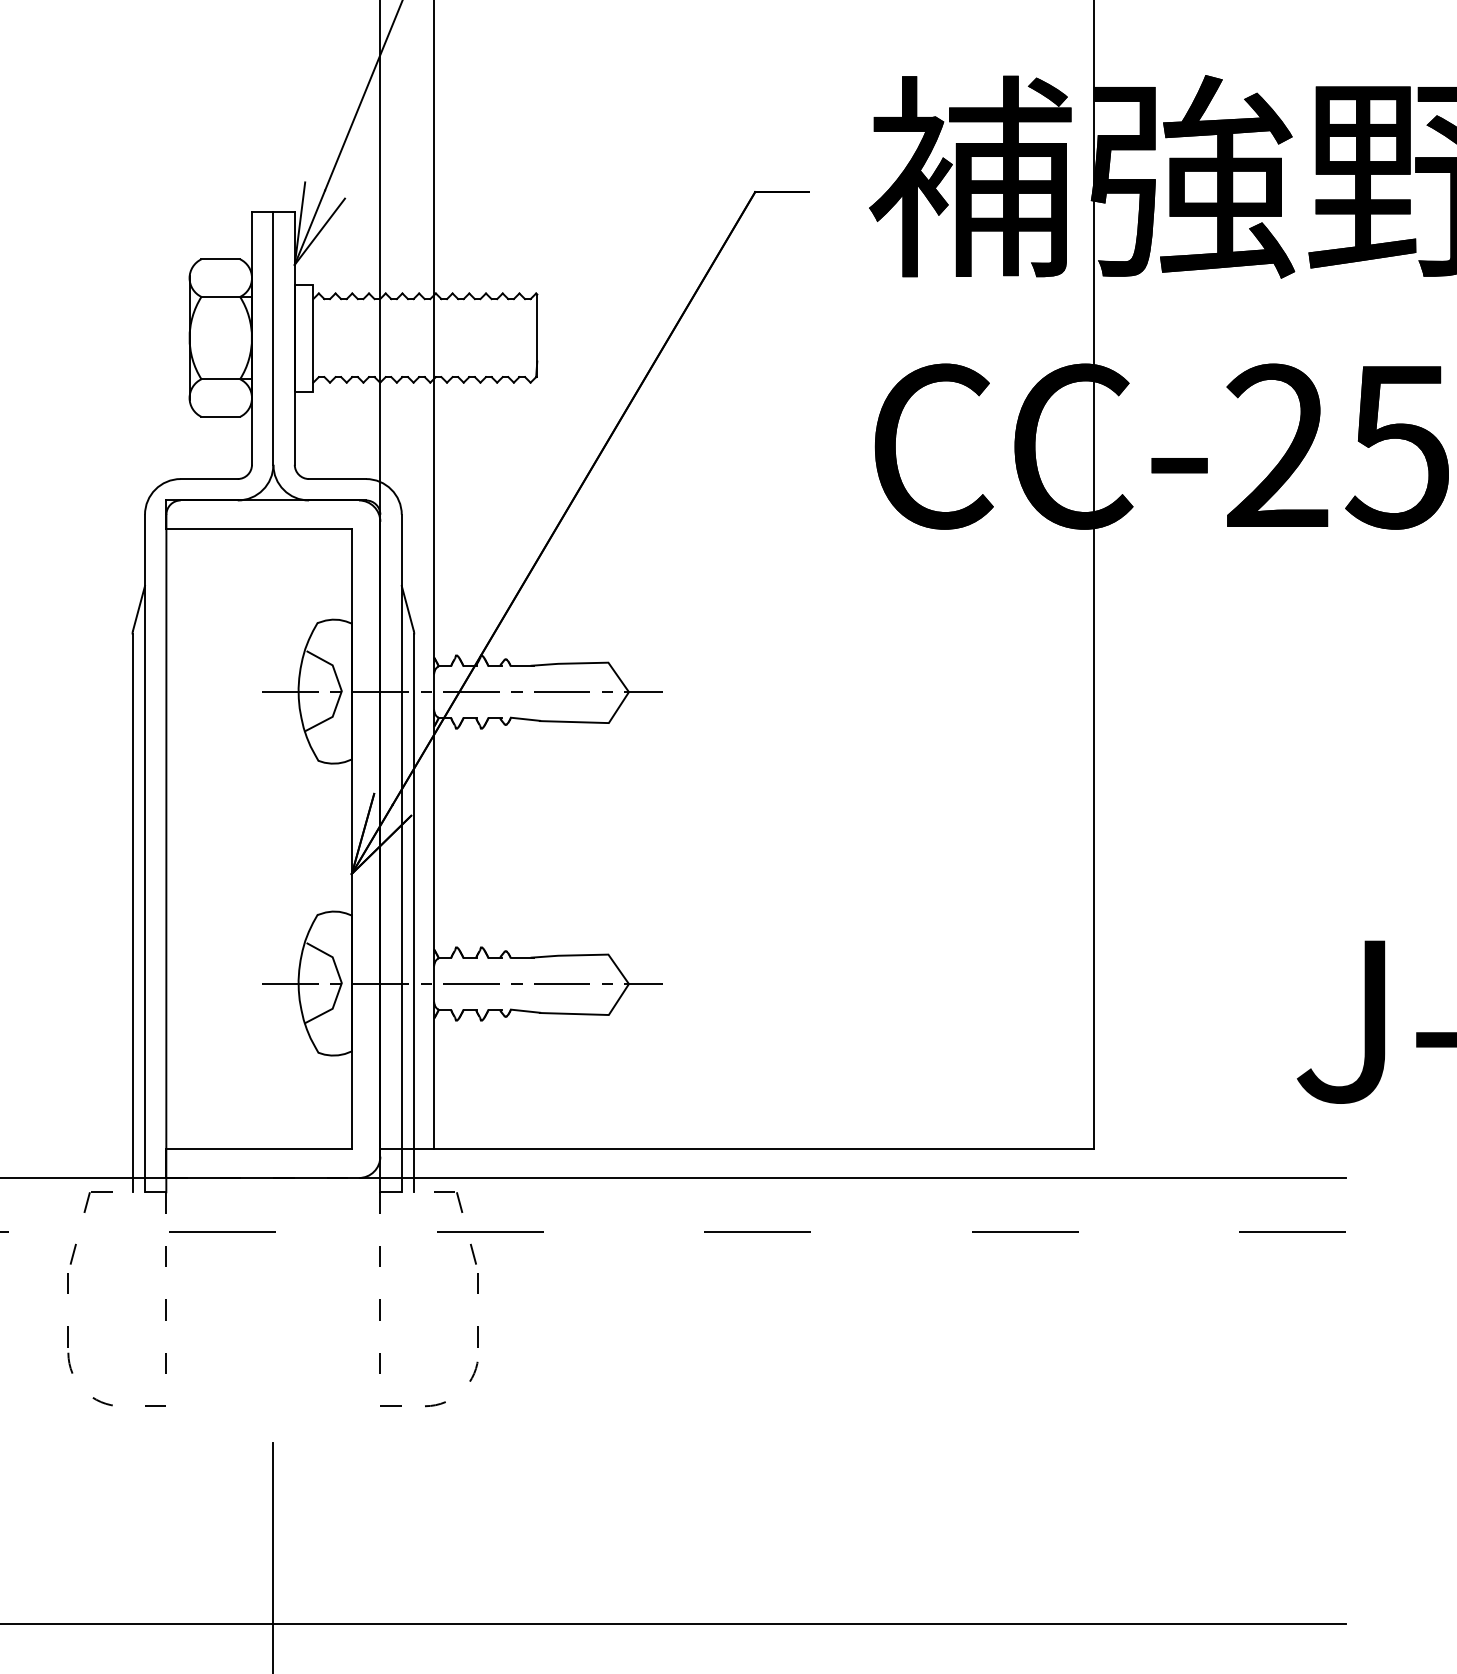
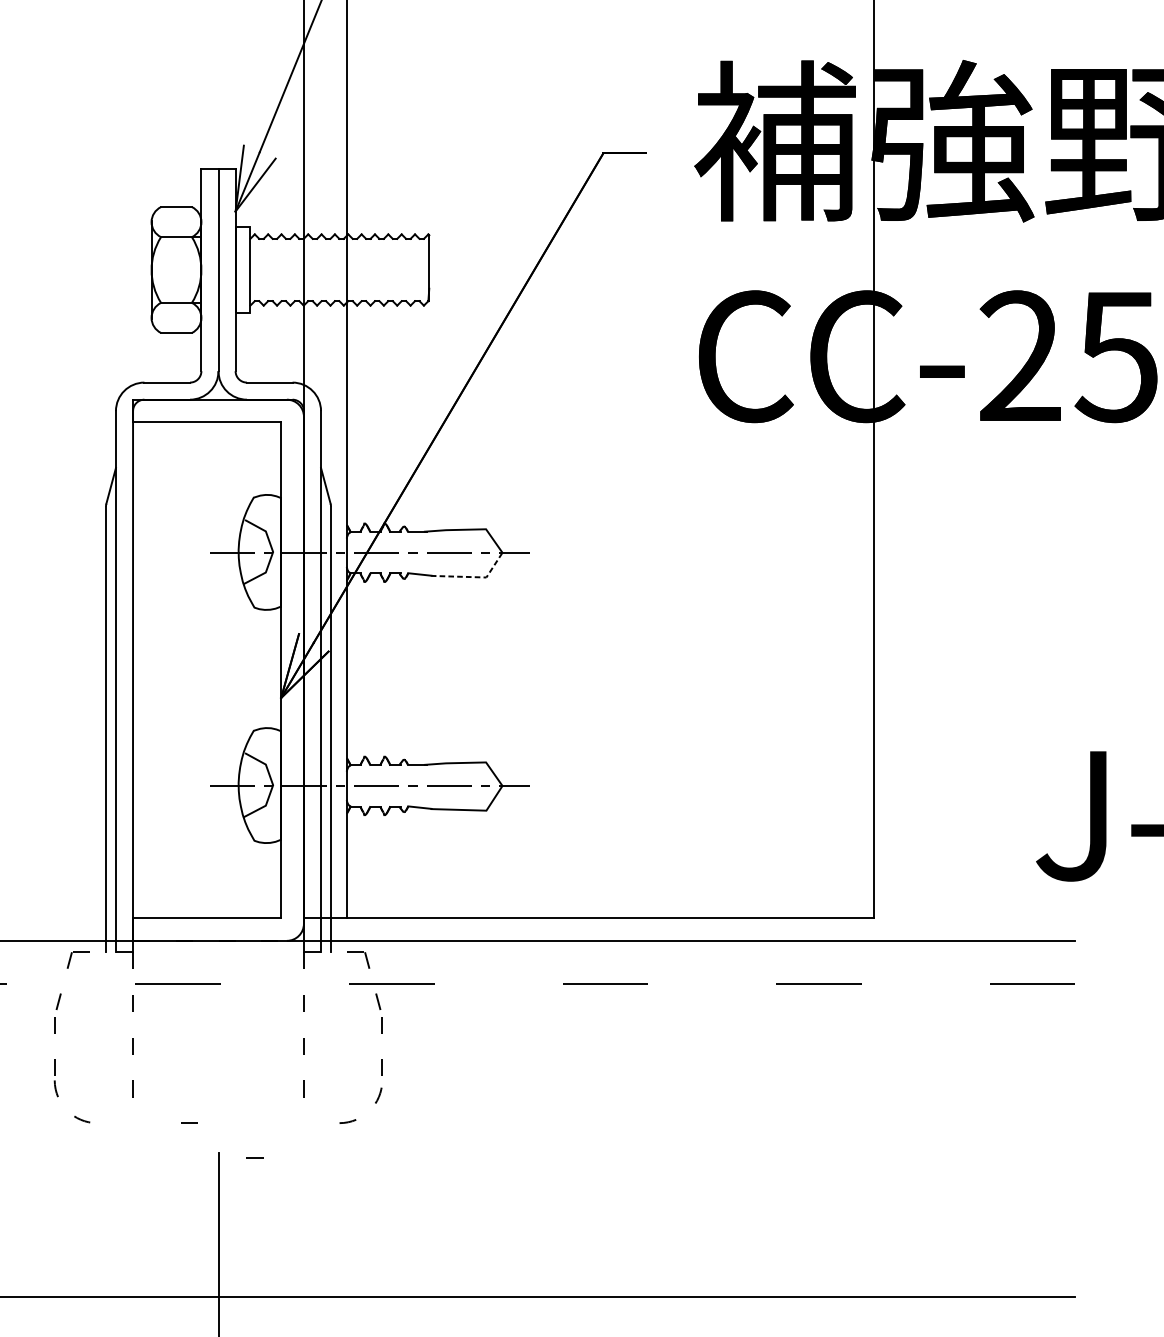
line: (592, 722) -> (473, 577), solid -> dashed
line: (155, 1405) -> (189, 1122), moved
line: (390, 1405) -> (254, 1157), moved

